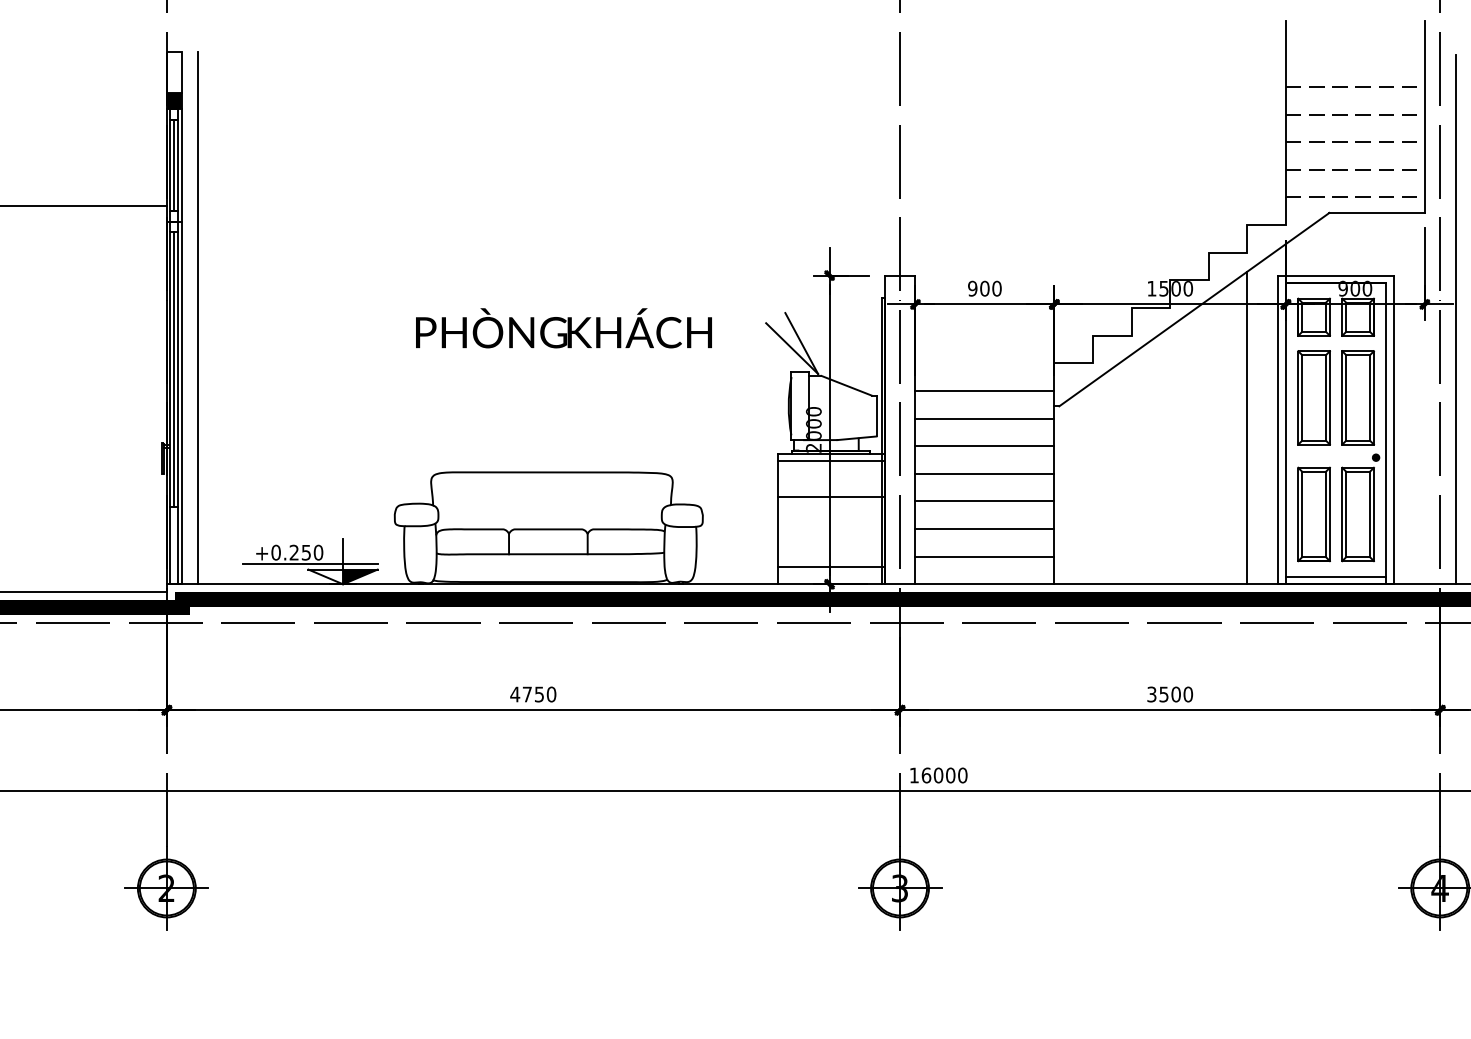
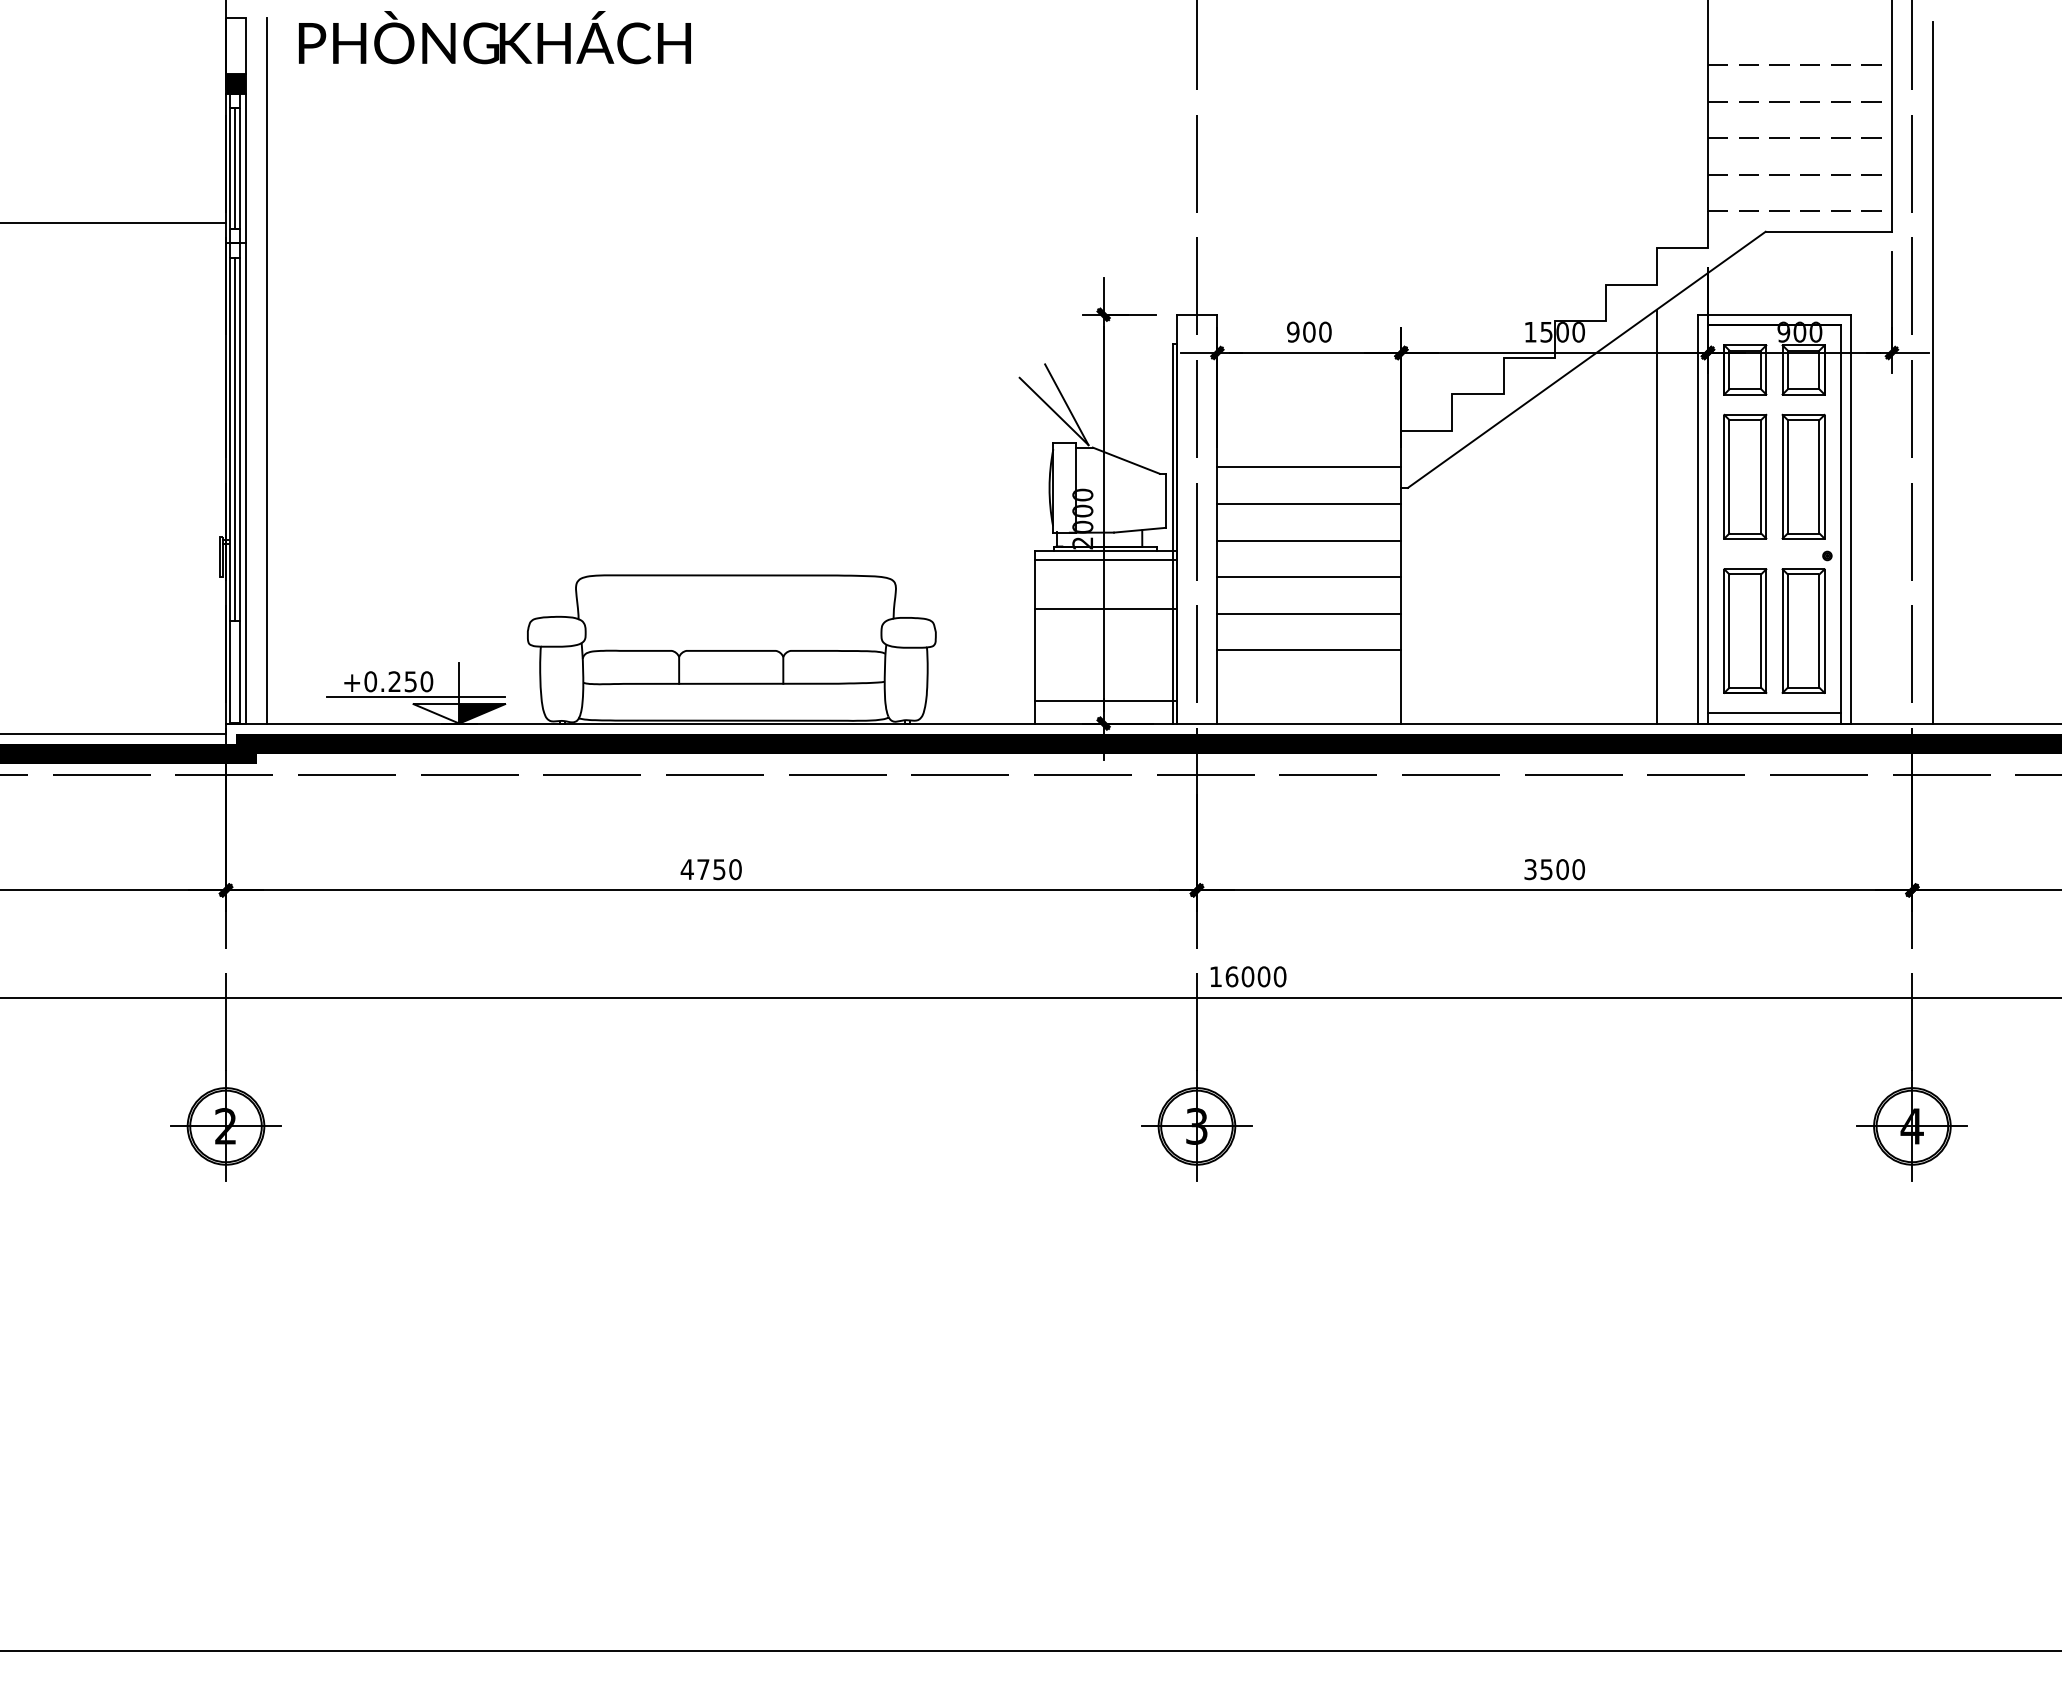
text: (563, 328) -> (494, 37), moved
line: (985, 556) -> (1309, 686), removed

